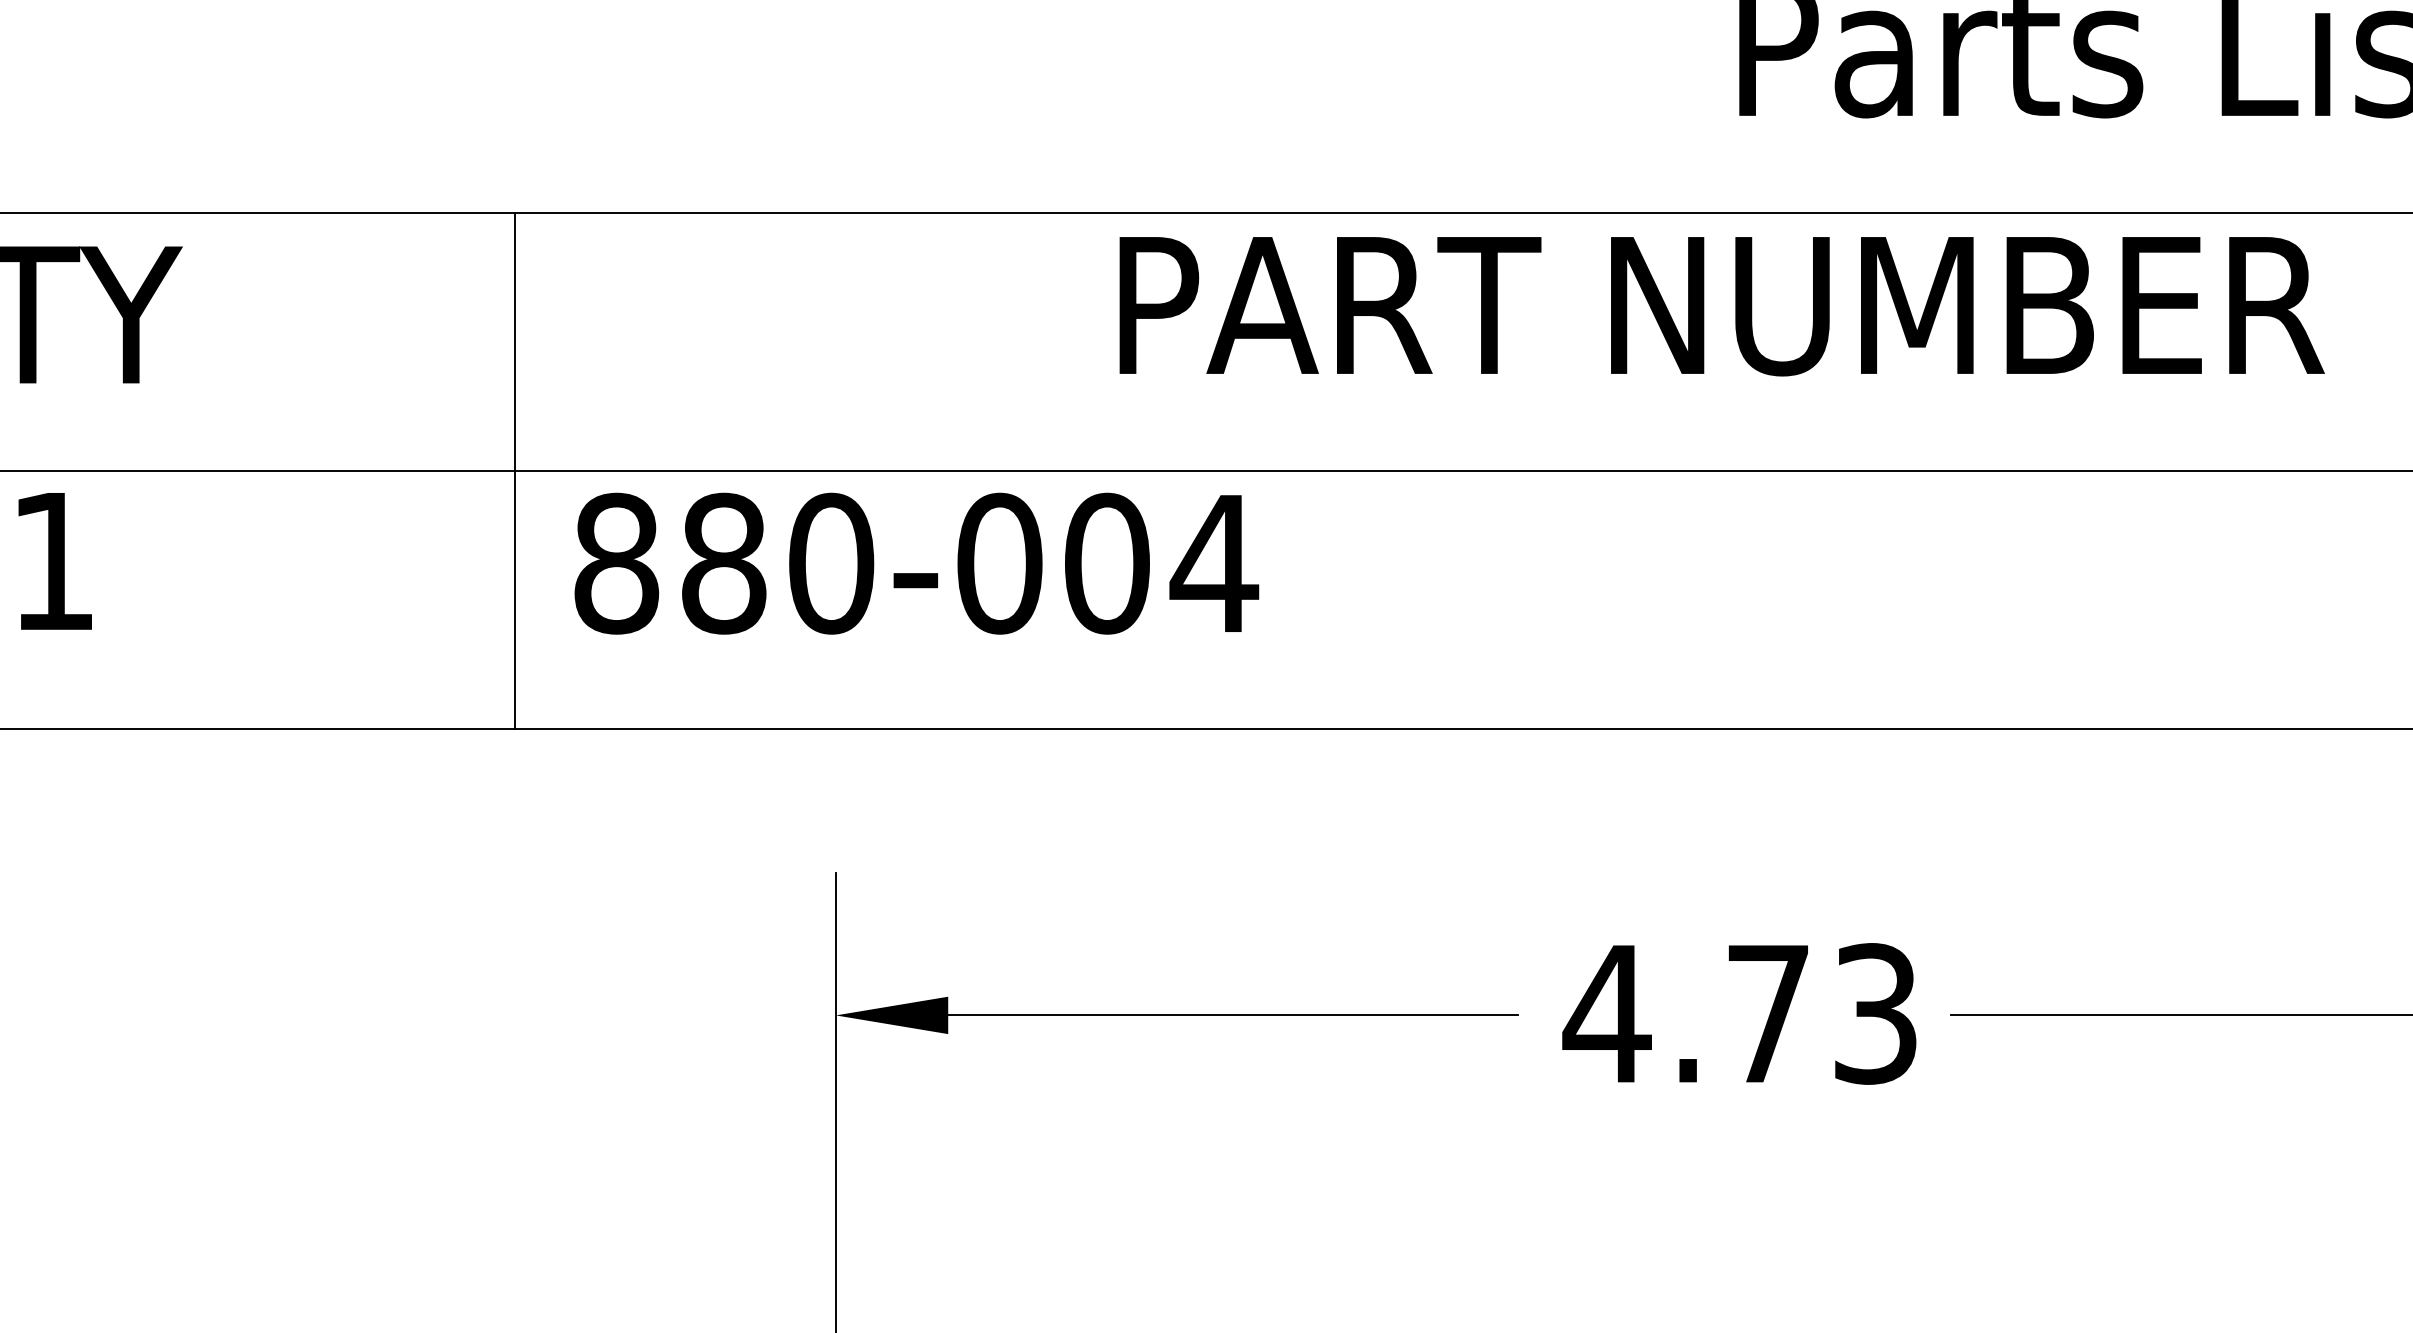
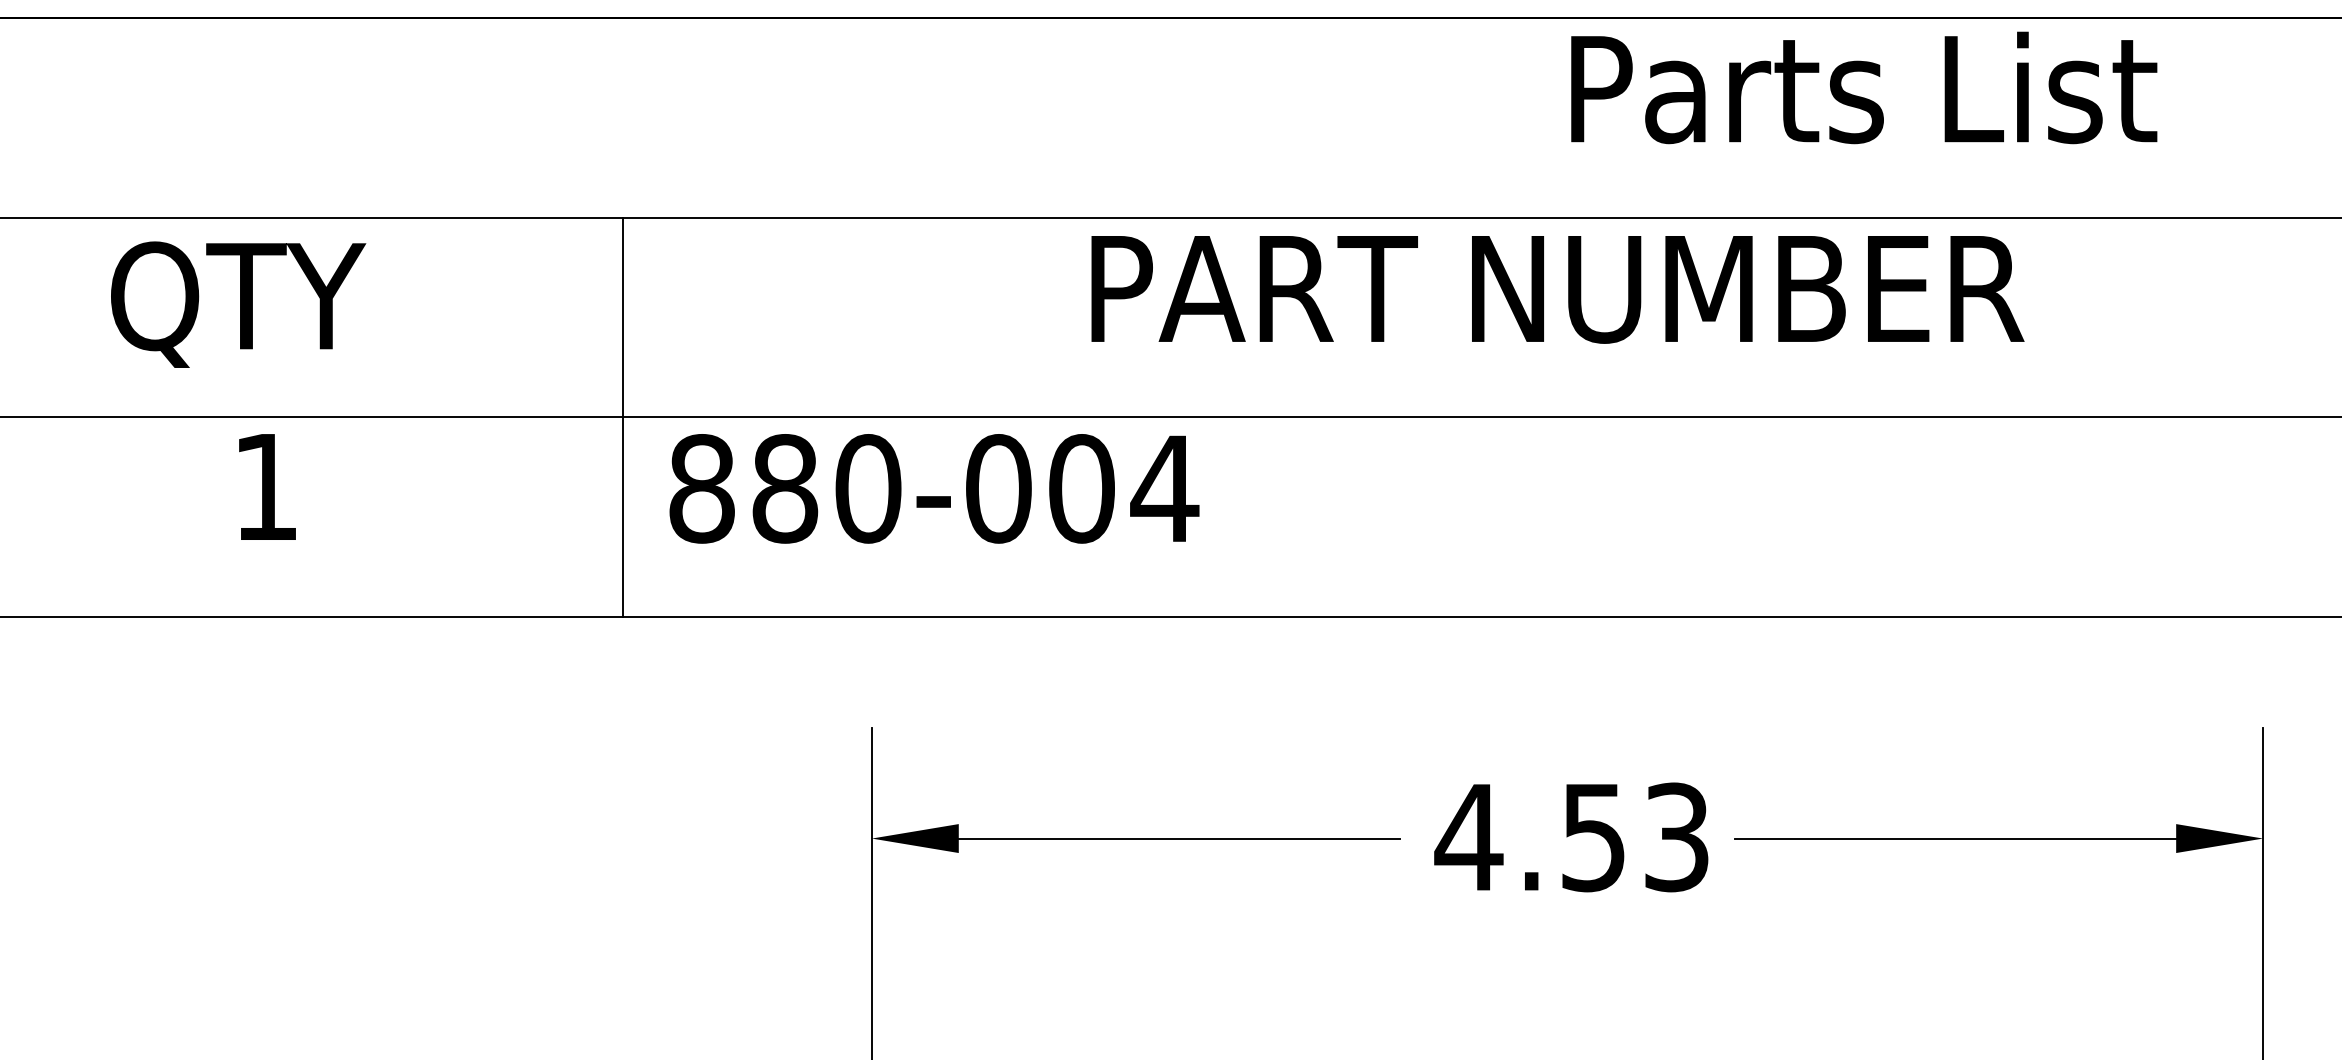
text: (1768, 1015) -> (1593, 838), 4.73 -> 4.53

